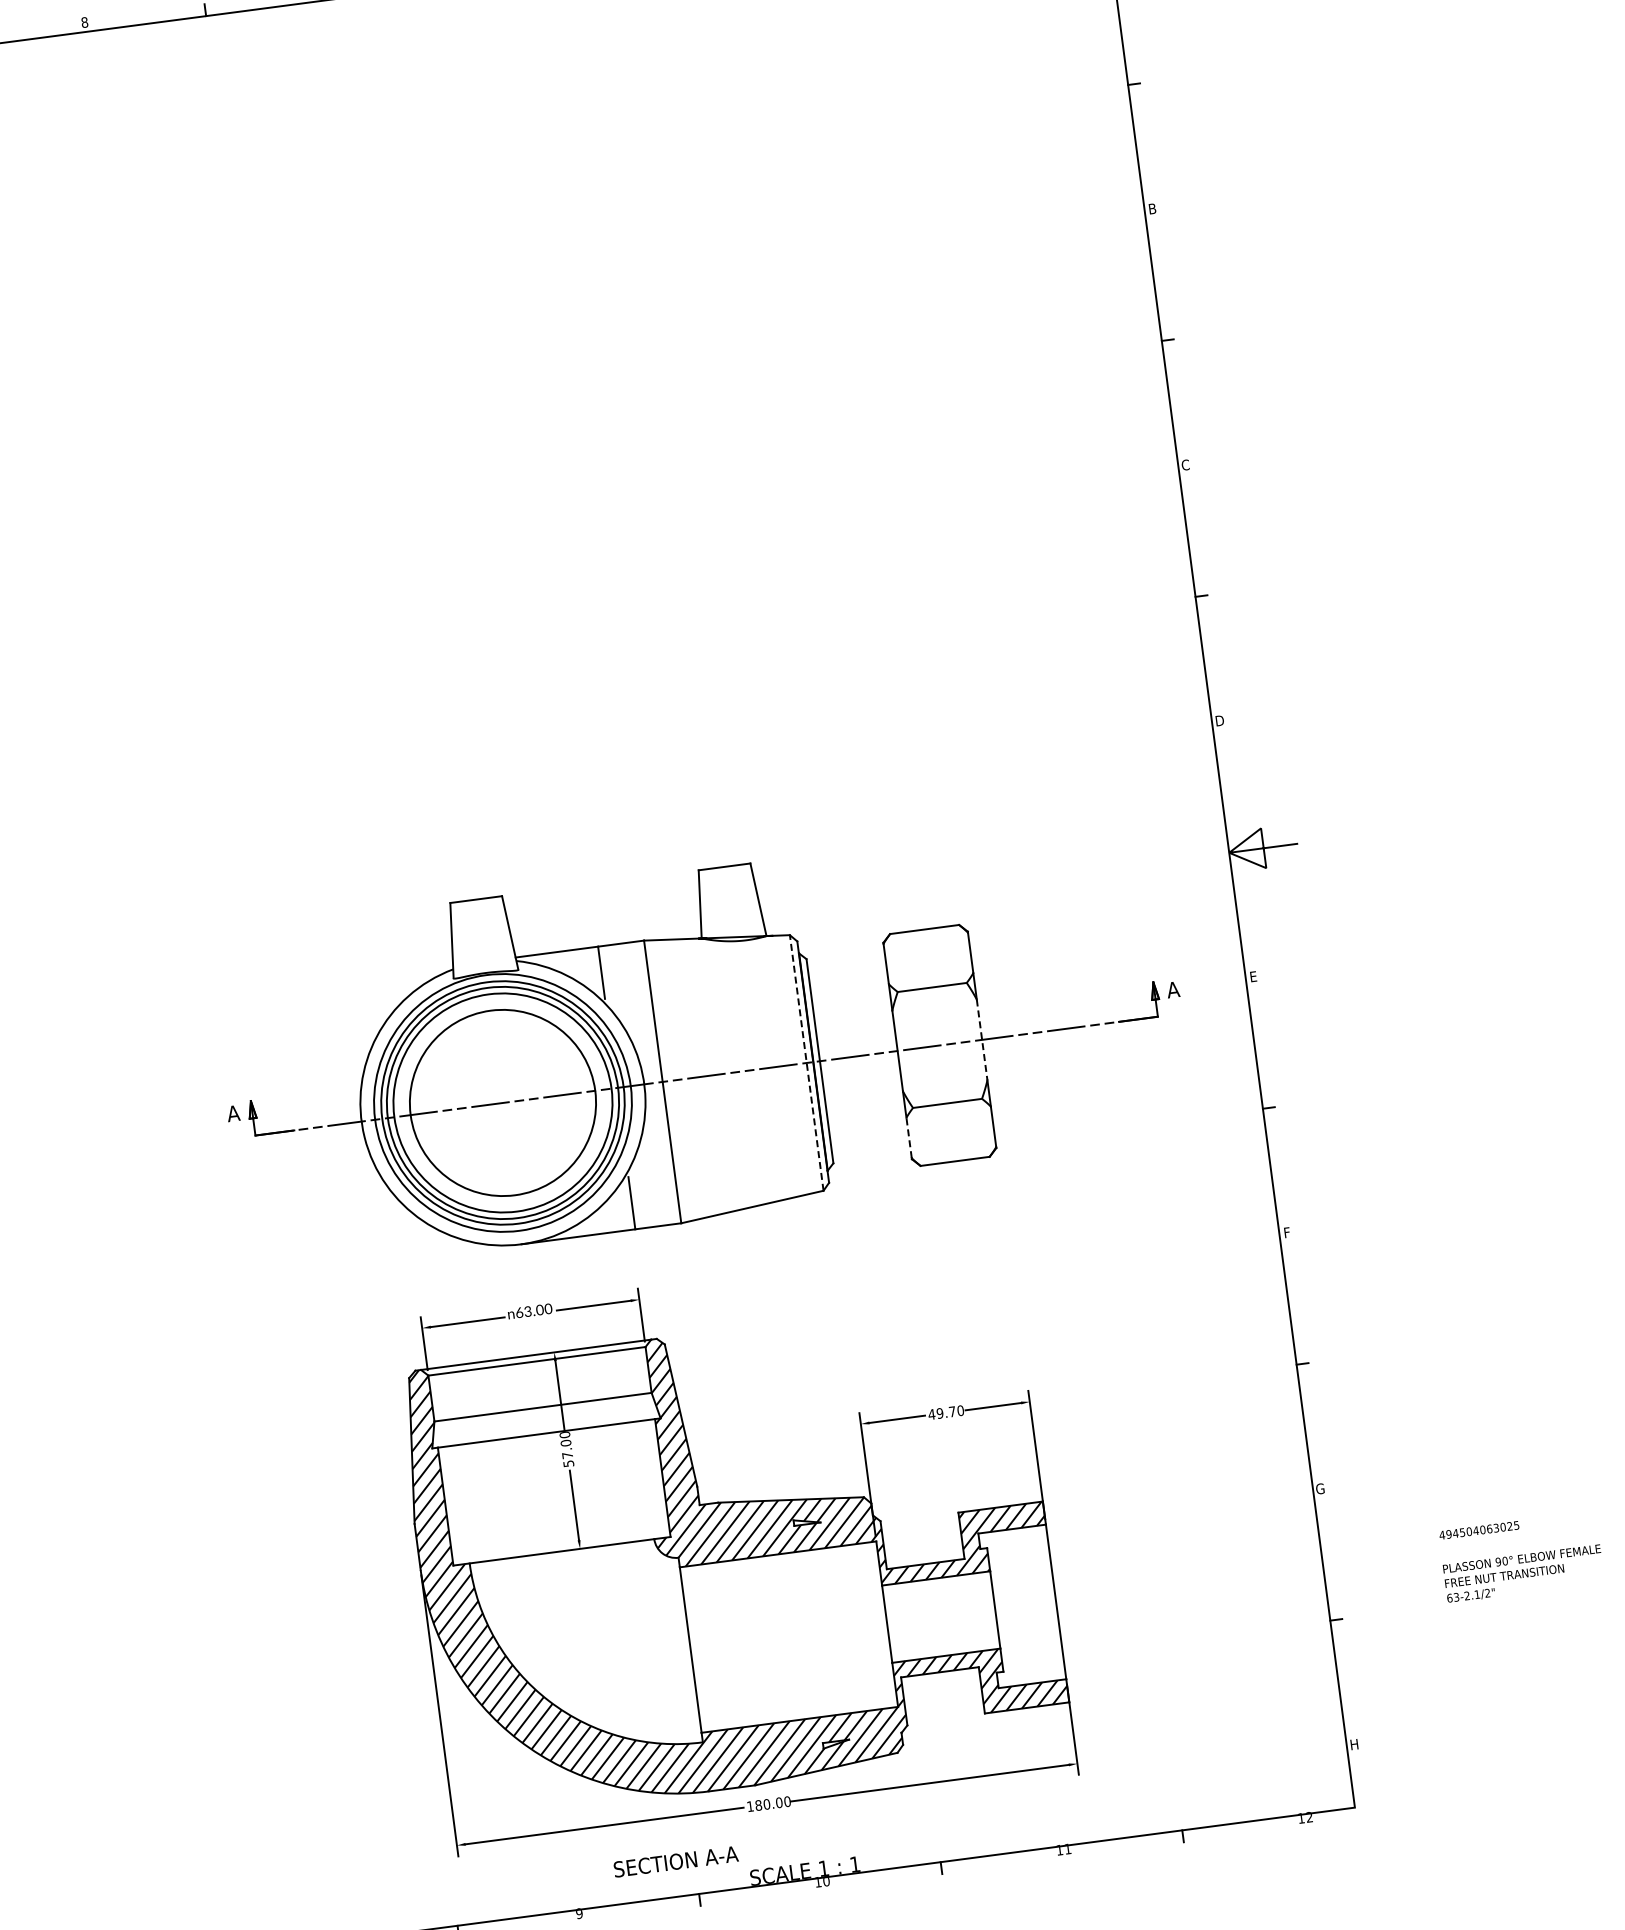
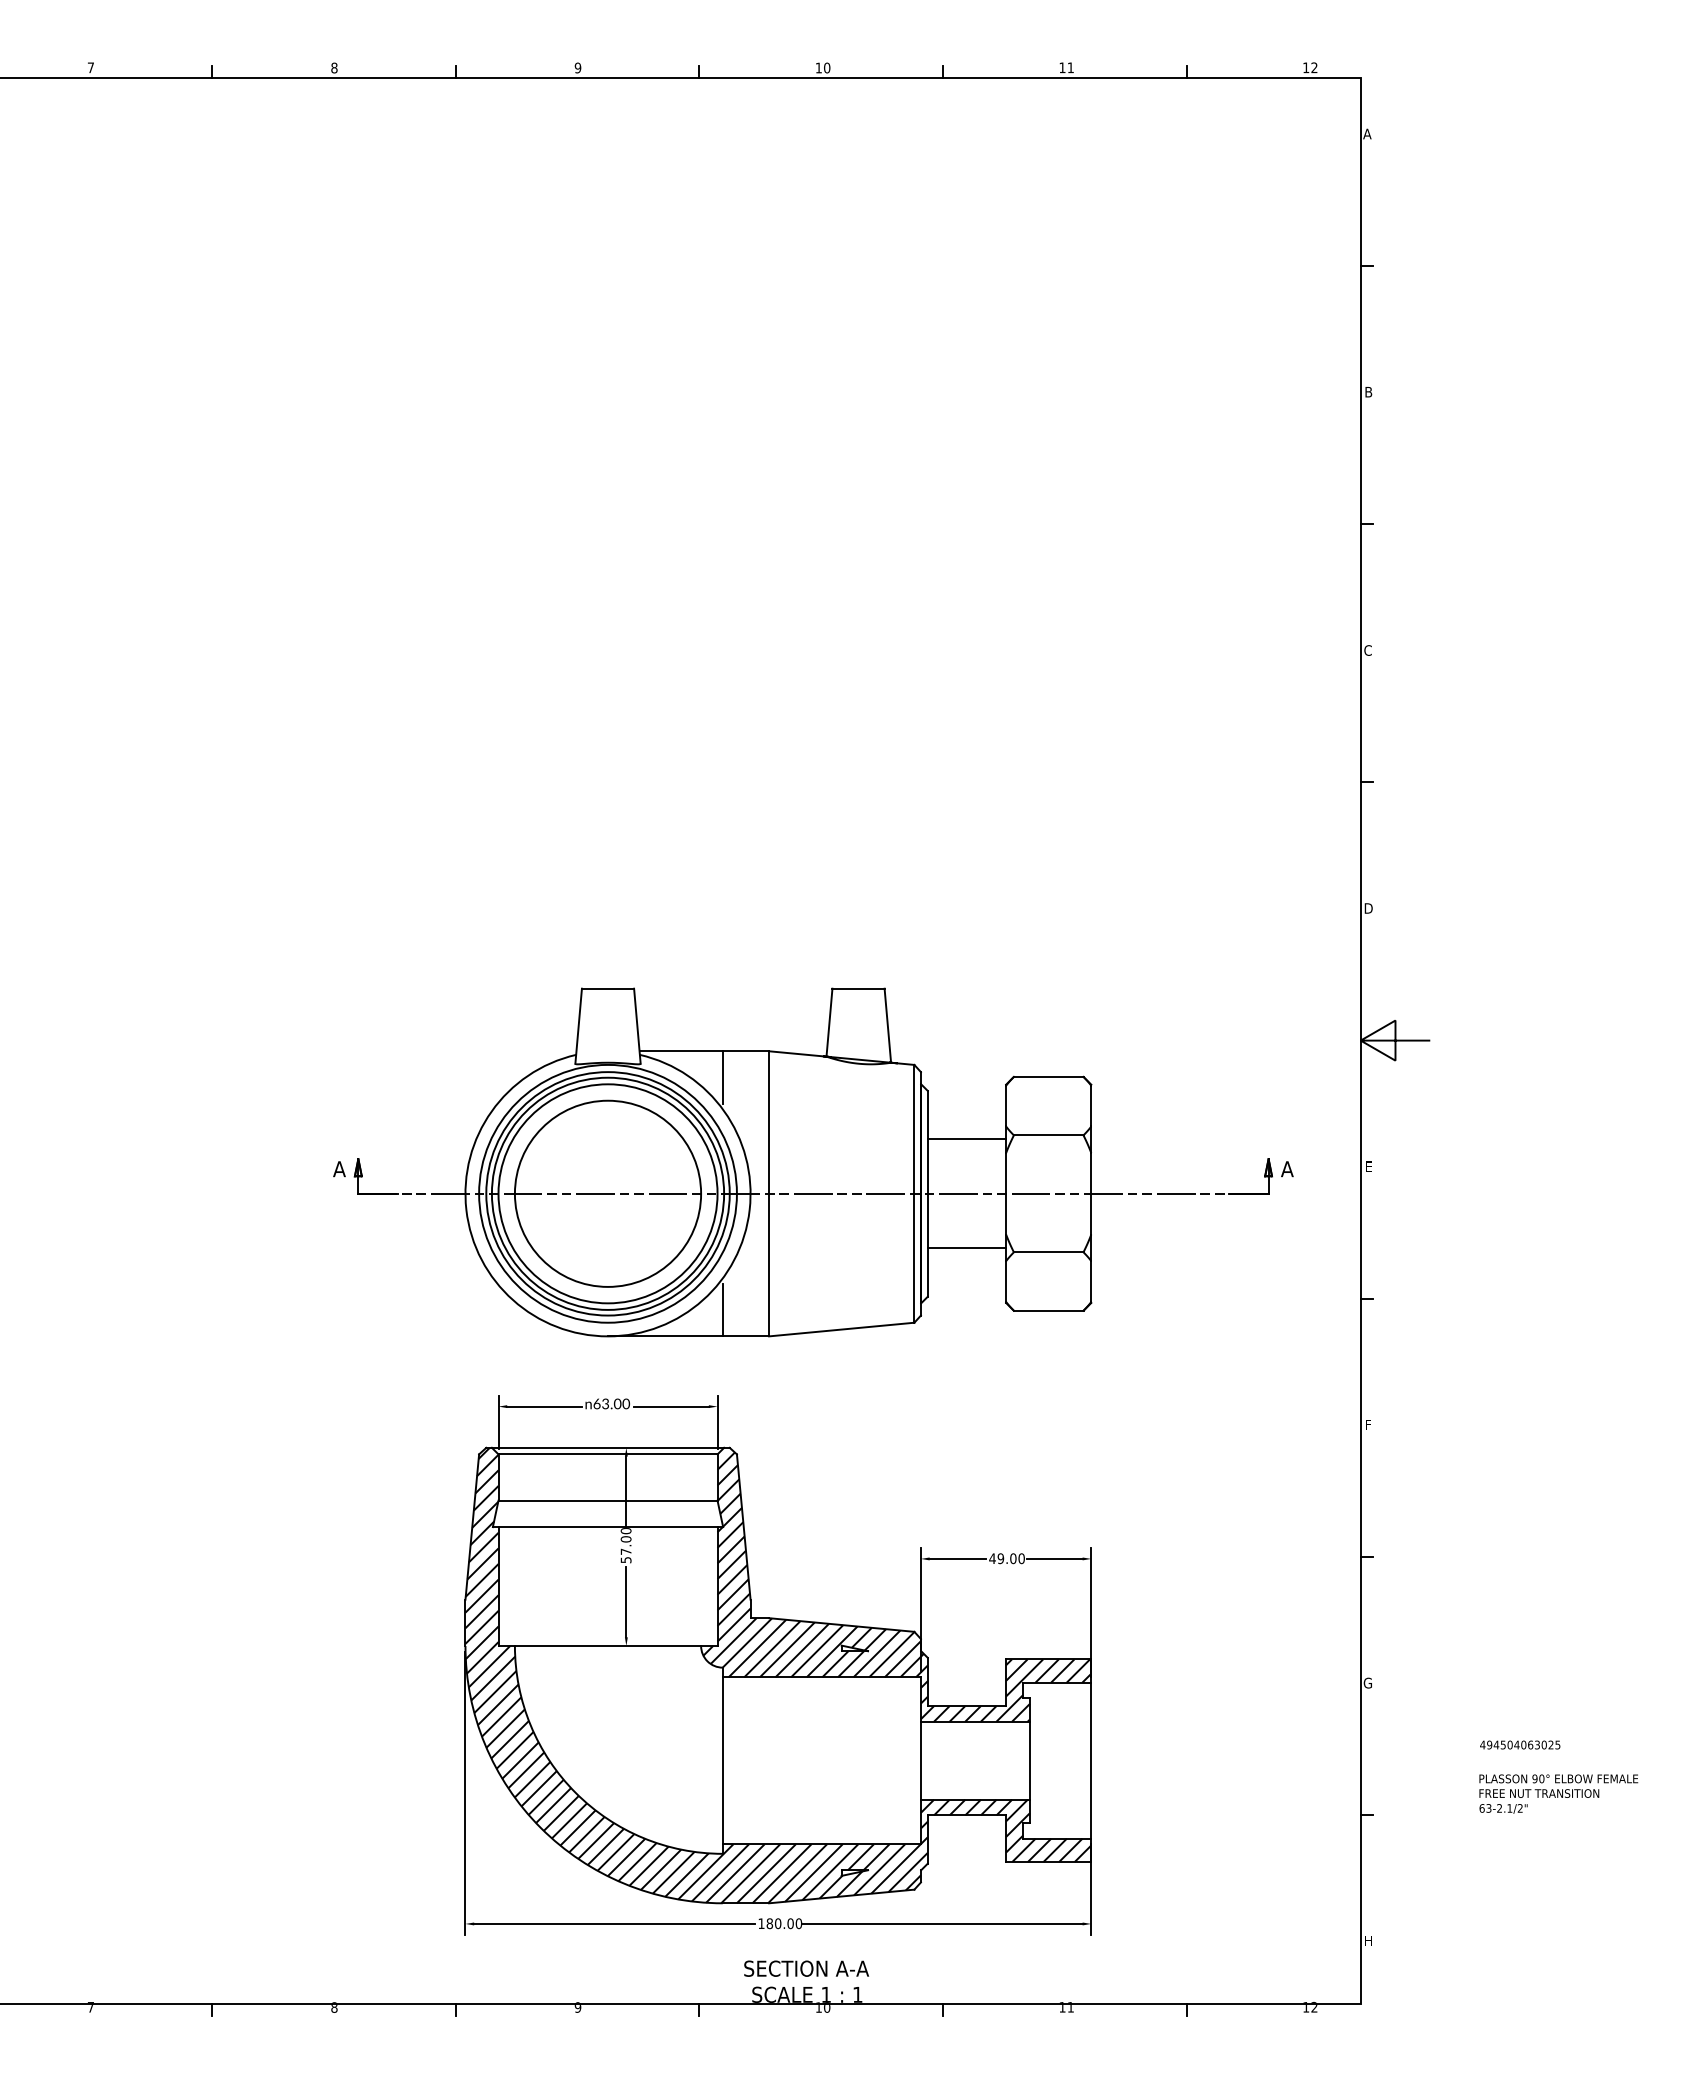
line: (851, 1002) -> (966, 1139), added
line: (982, 1039) -> (1091, 1193), dashed -> solid
line: (806, 1062) -> (914, 1193), dashed -> solid
line: (865, 1110) -> (966, 1248), added
line: (909, 1137) -> (1006, 1281), dashed -> solid
text: (952, 1411) -> (1013, 1558), 49.70 -> 49.00
text: (675, 1861) -> (806, 1968), moved

